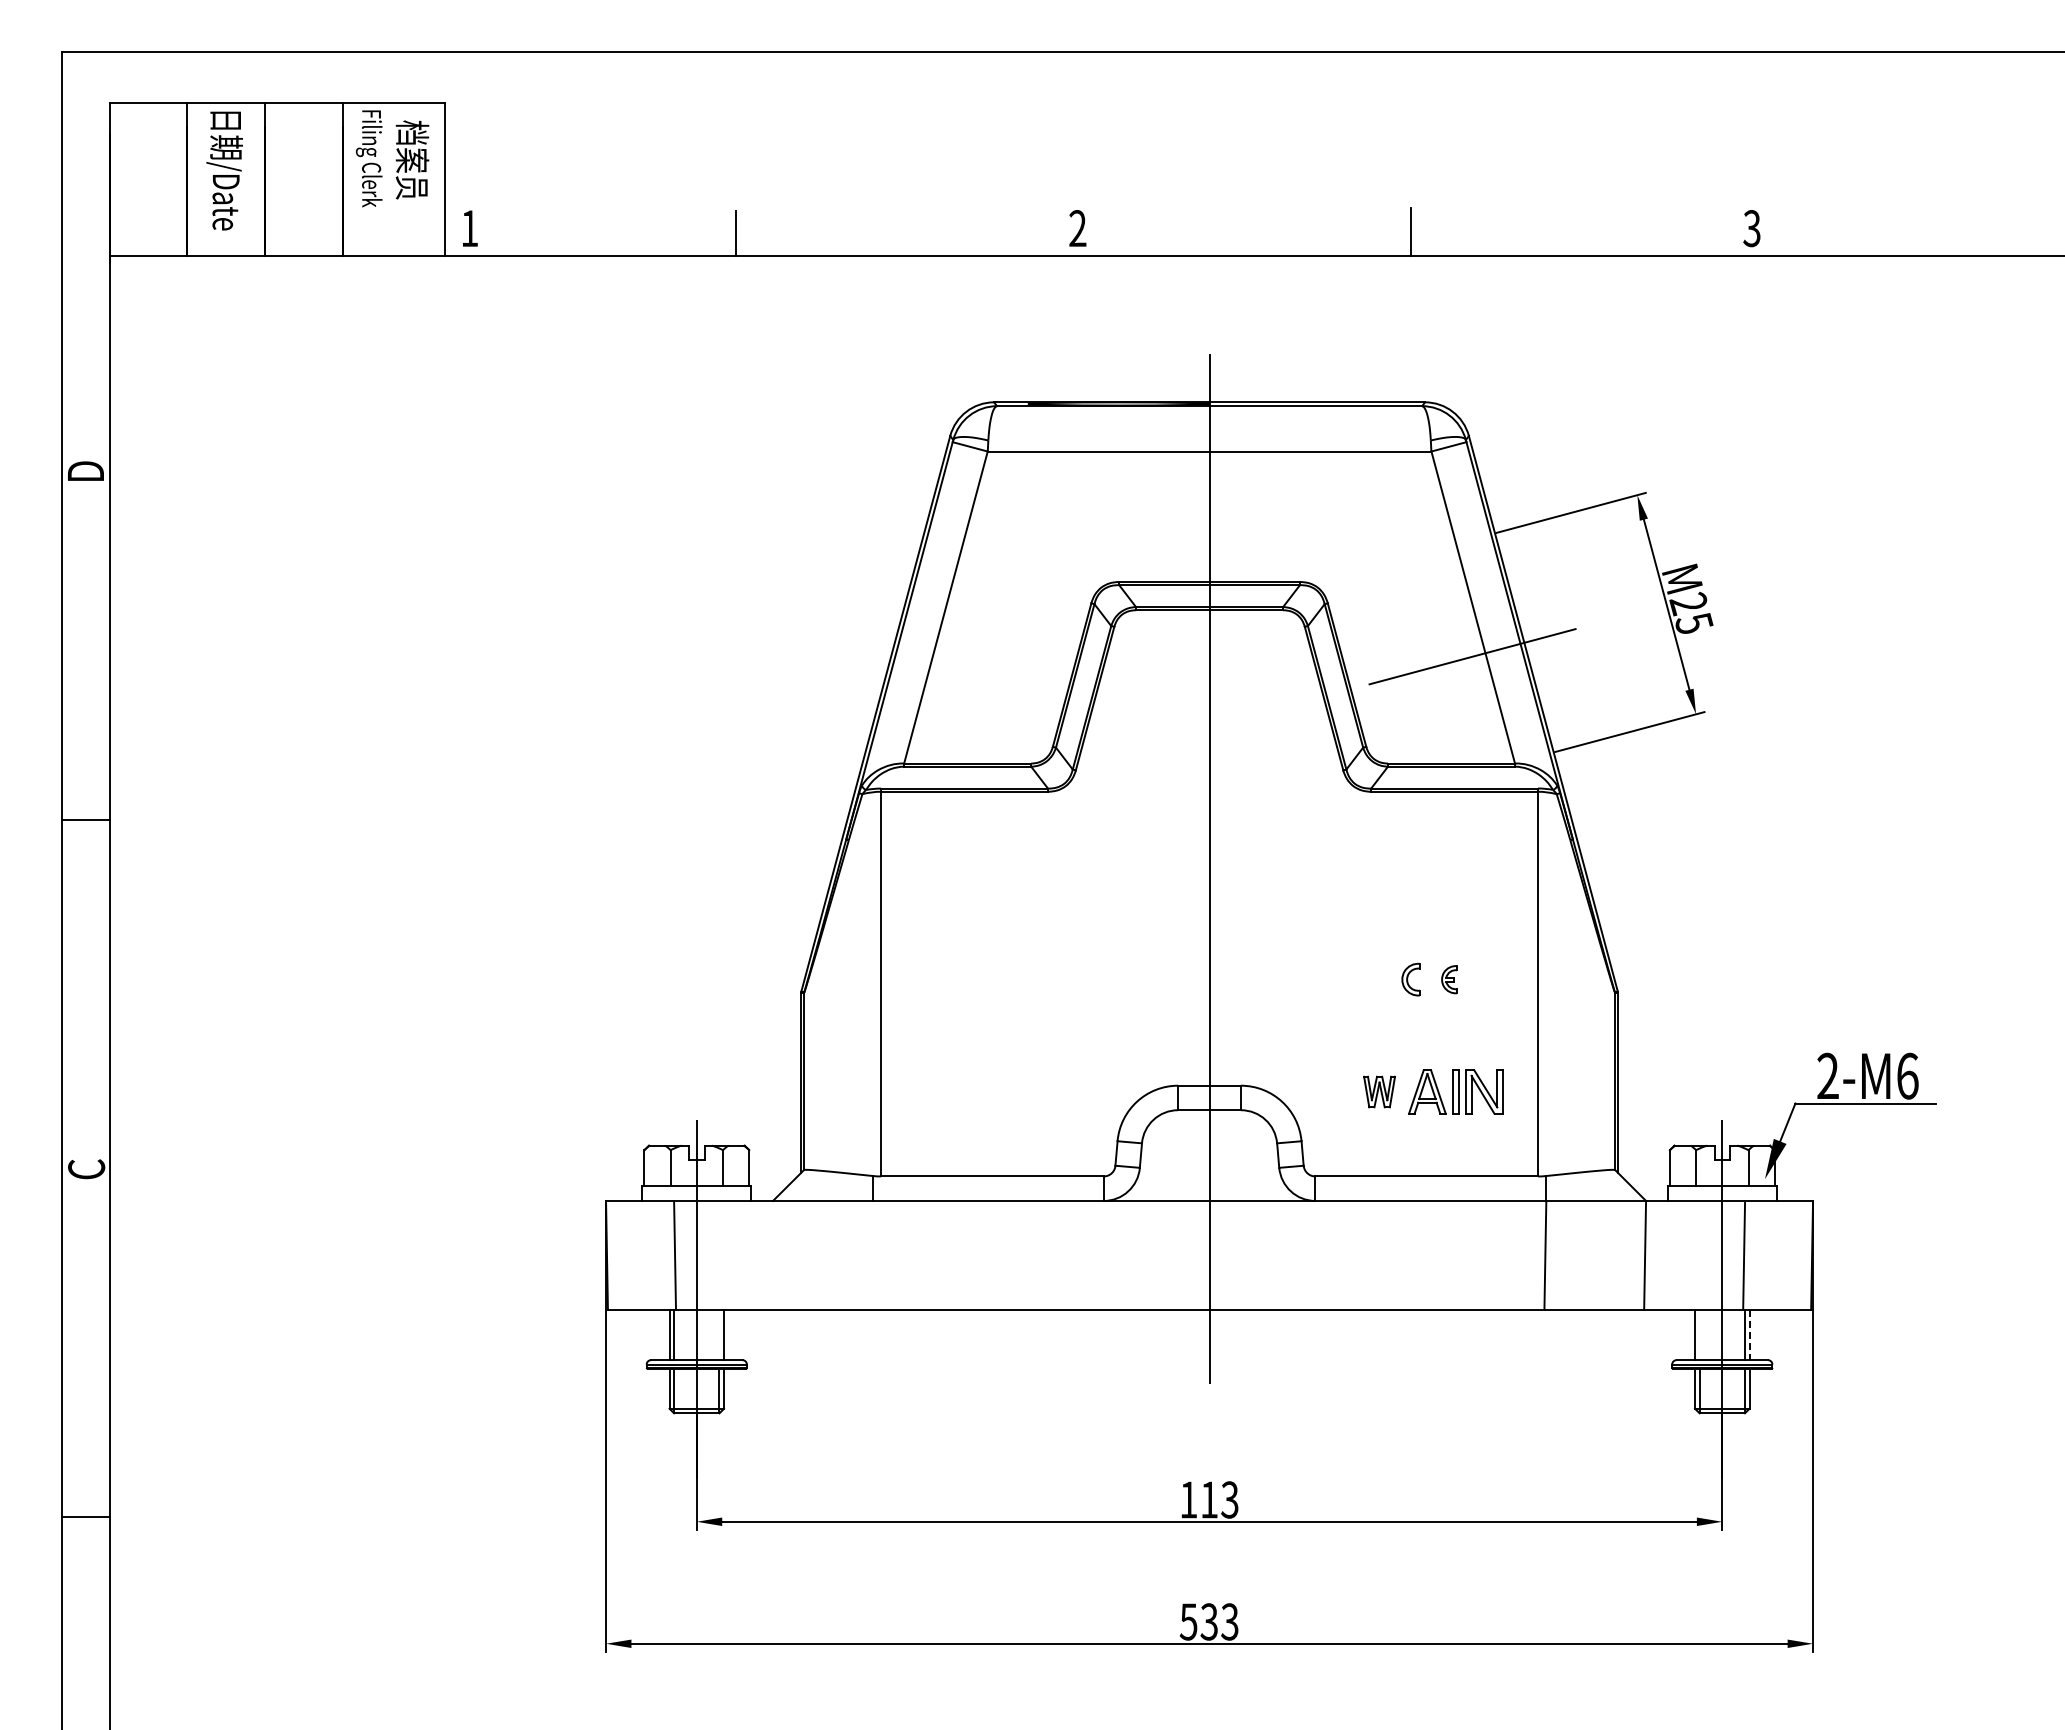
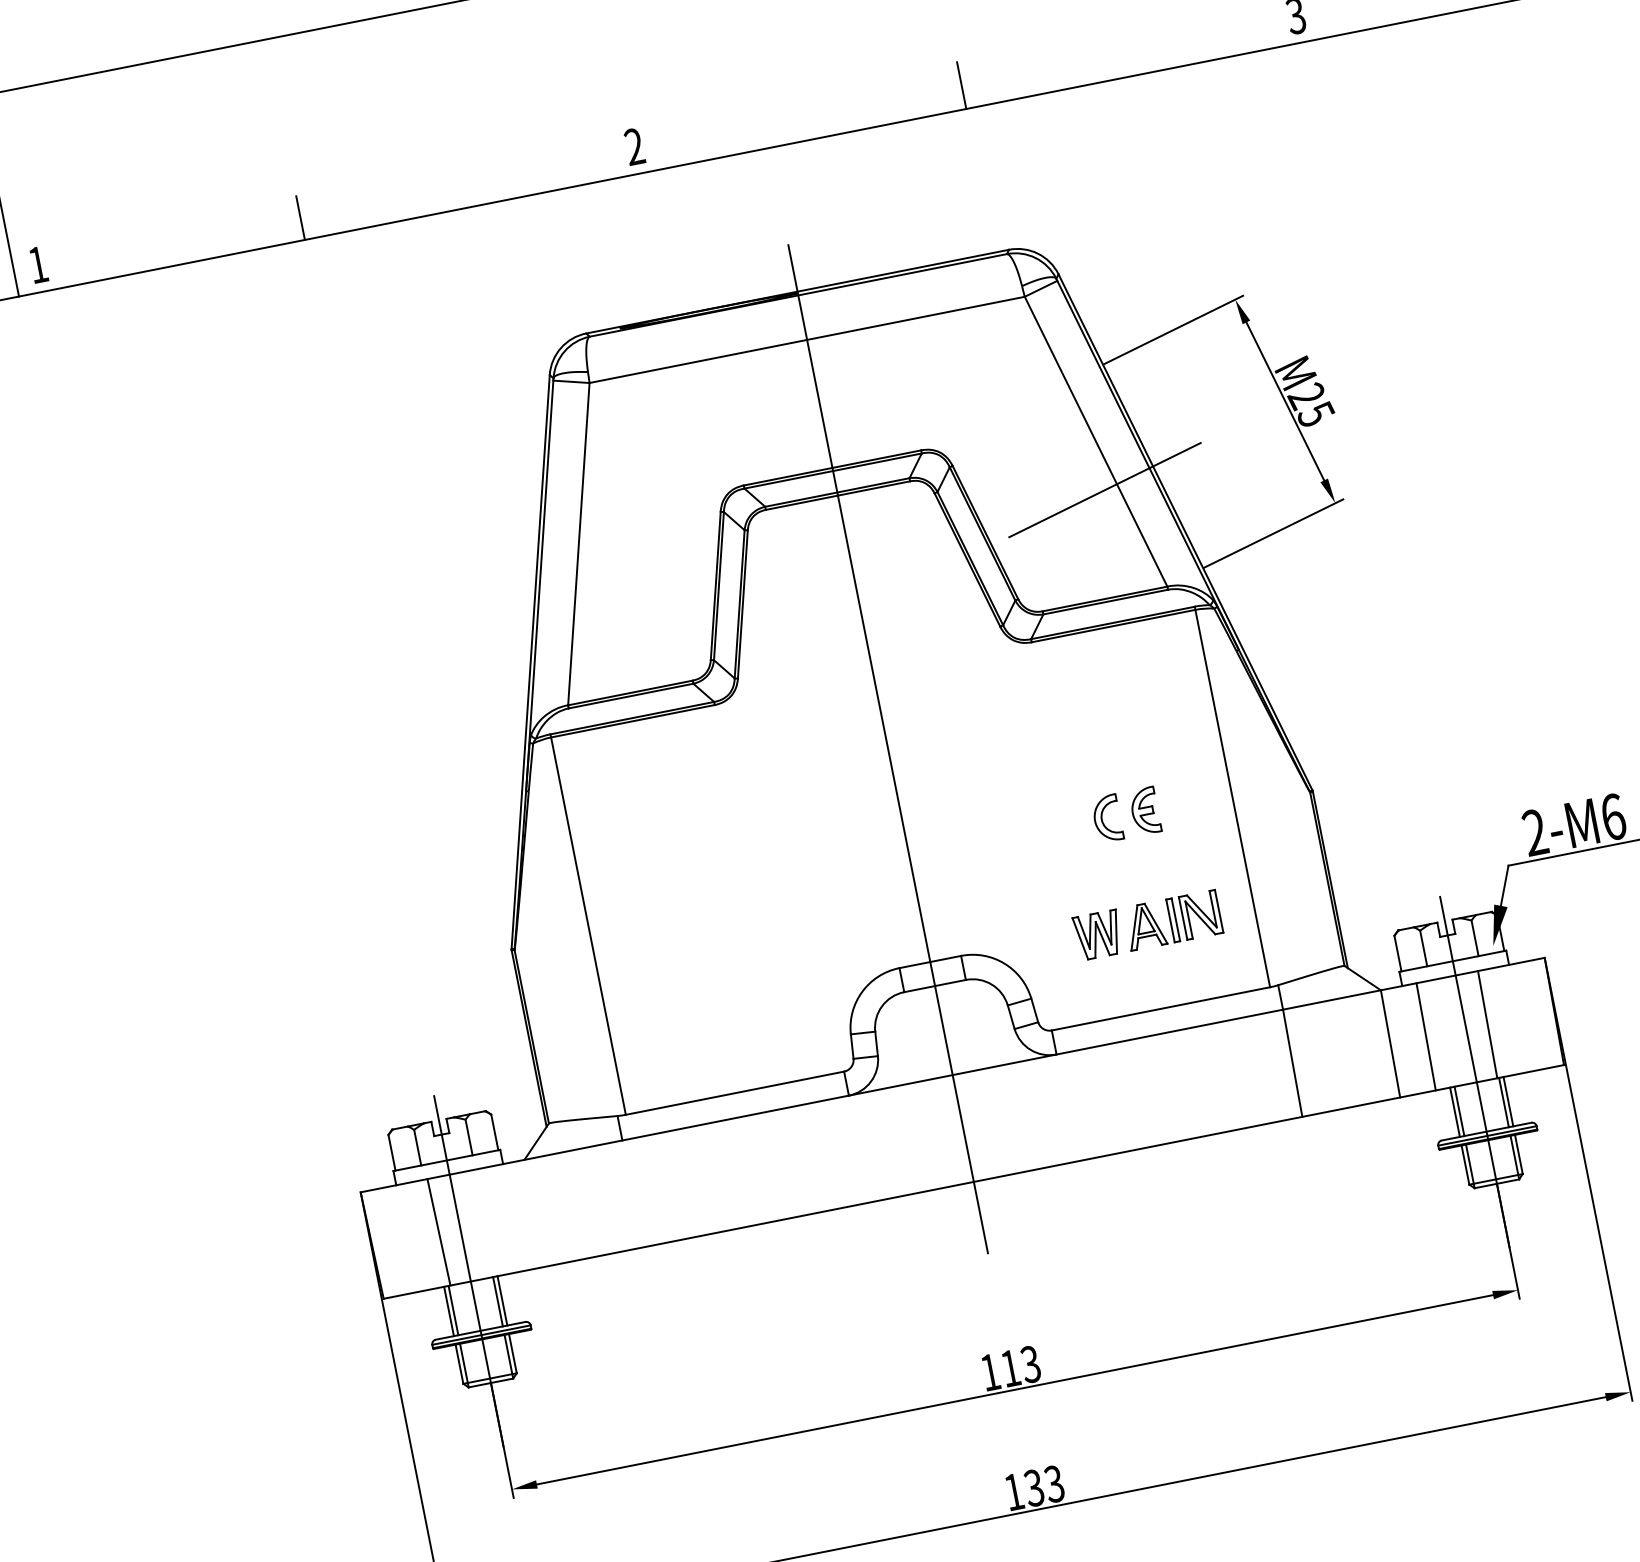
part: (1410, 979) -> (1106, 818), size x1.43
part: (1449, 979) -> (1145, 811), size x1.67
part: (1379, 1091) -> (1098, 934), size x1.43
line: (1681, 1254) -> (1426, 1035), added
line: (719, 1334) -> (497, 1301), added
line: (1699, 1334) -> (1459, 1110), added
line: (1749, 1335) -> (1508, 1102), dashed -> solid
text: (1188, 1621) -> (1013, 1491), 533 -> 133

